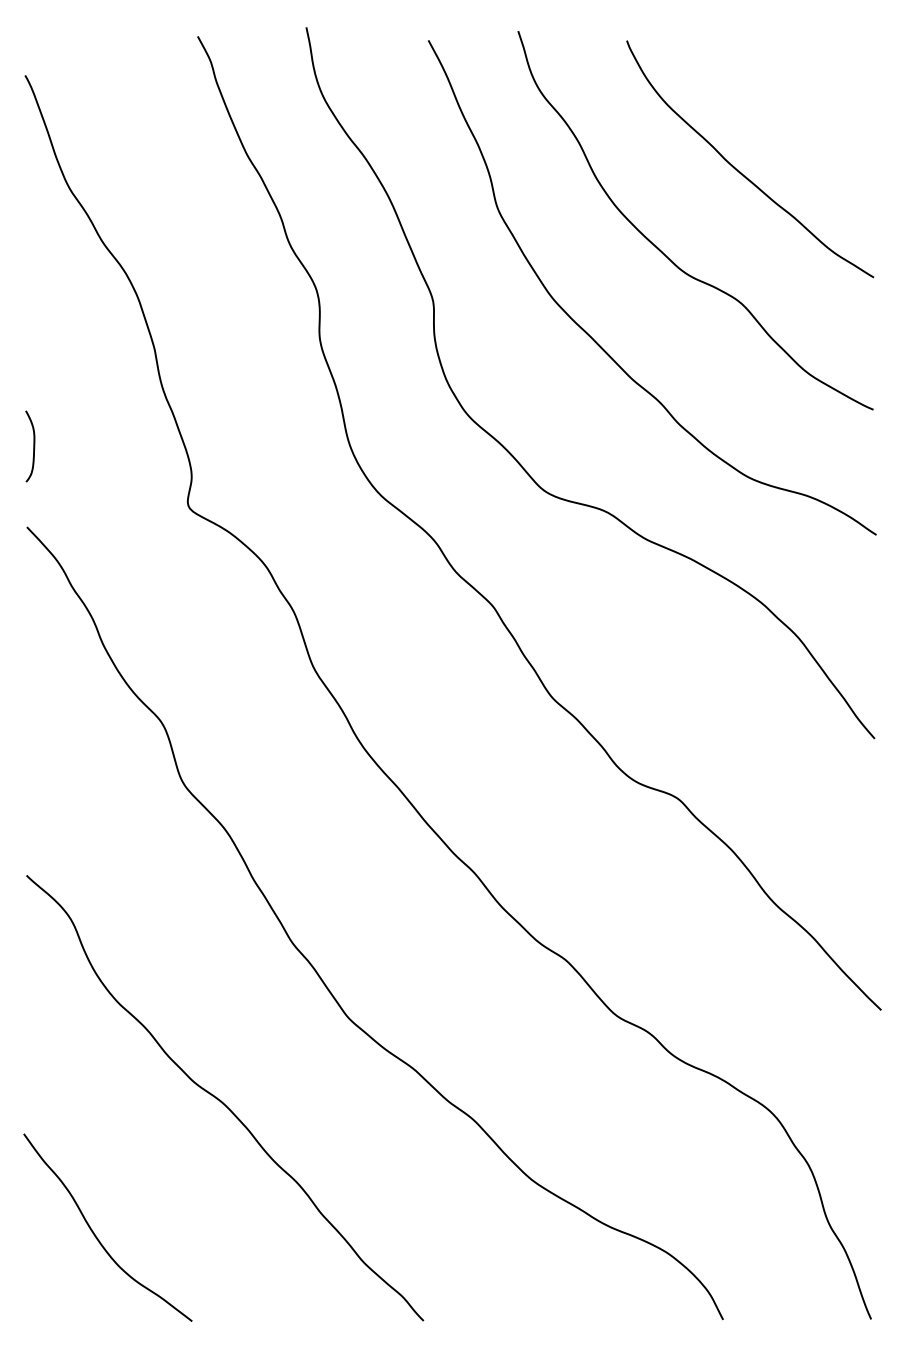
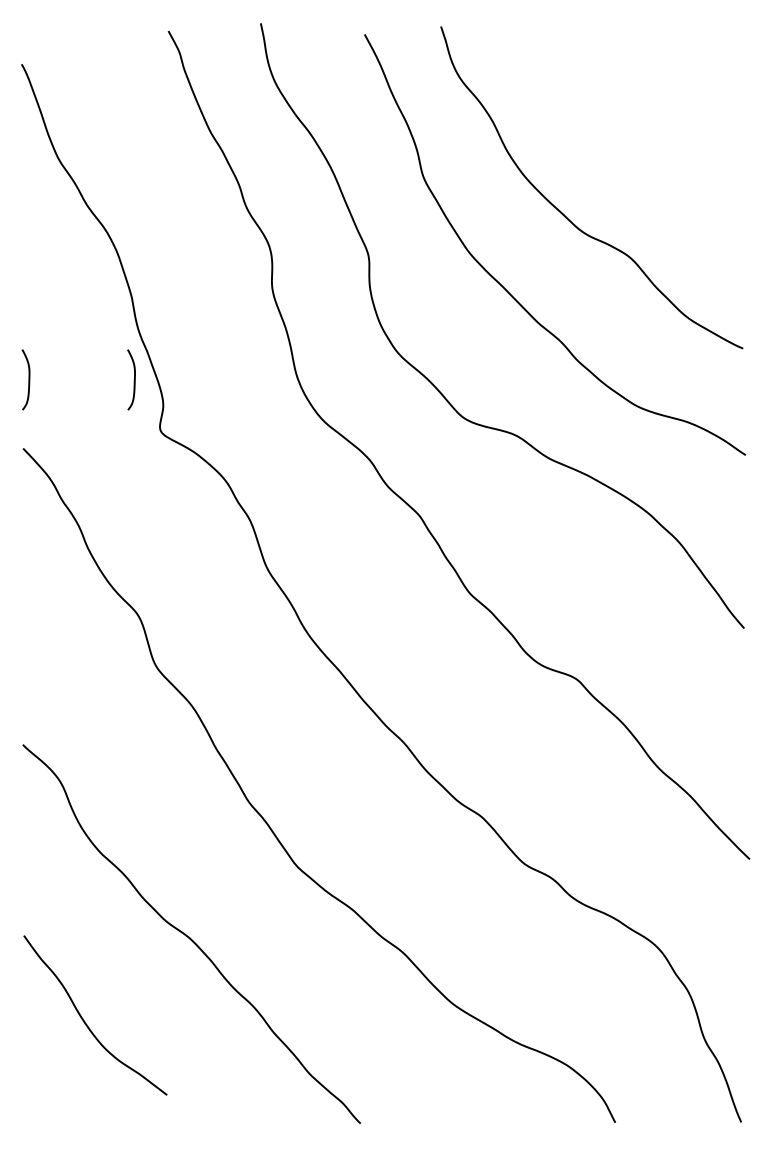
curve: (739, 170) -> (629, 145), removed
curve: (157, 446) -> (134, 379), added
curve: (96, 1235) -> (85, 1022), moved

